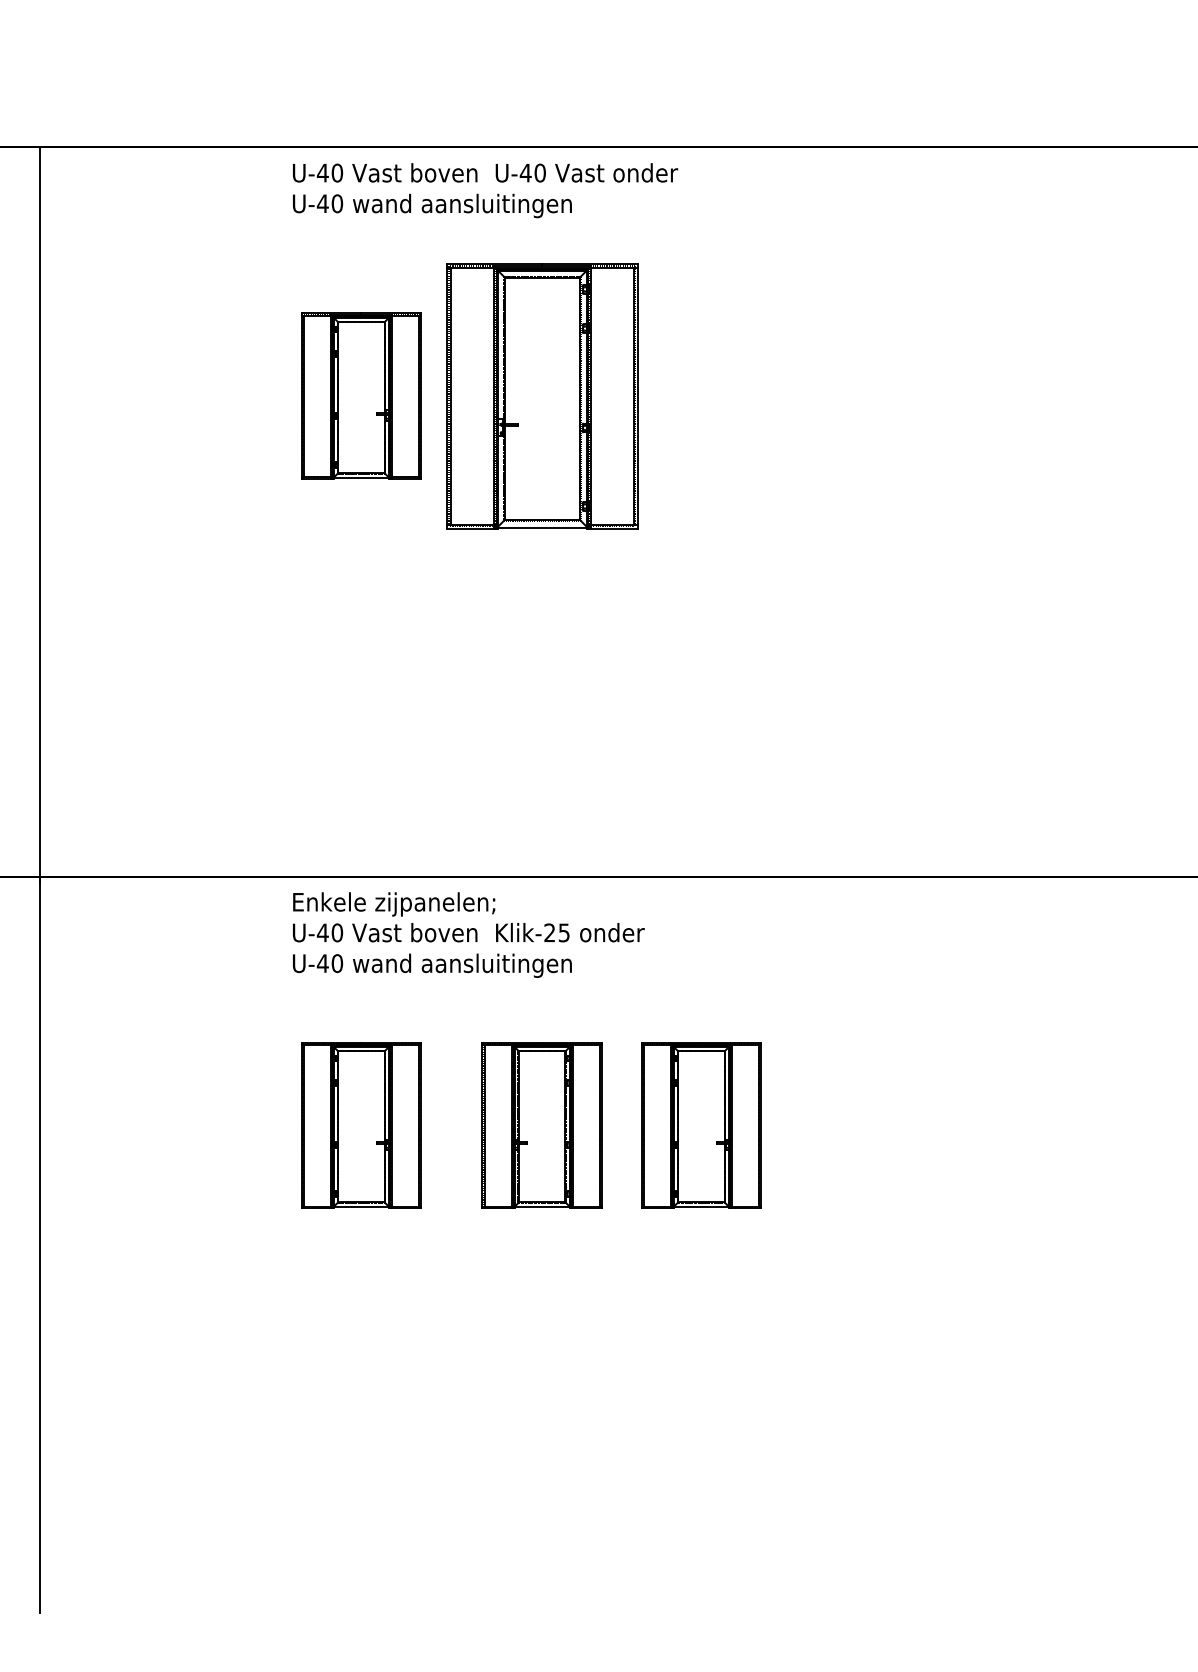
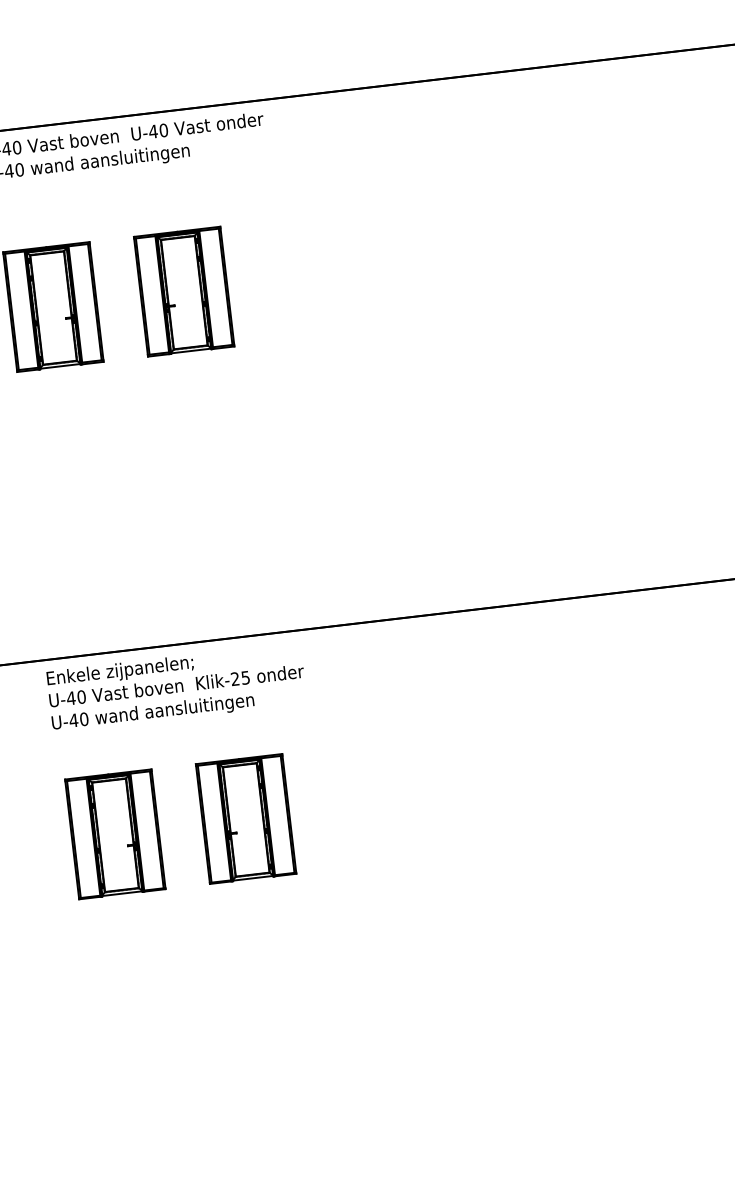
part: (541, 395) -> (183, 291), size x0.62
part: (701, 1125) -> (361, 805), removed

